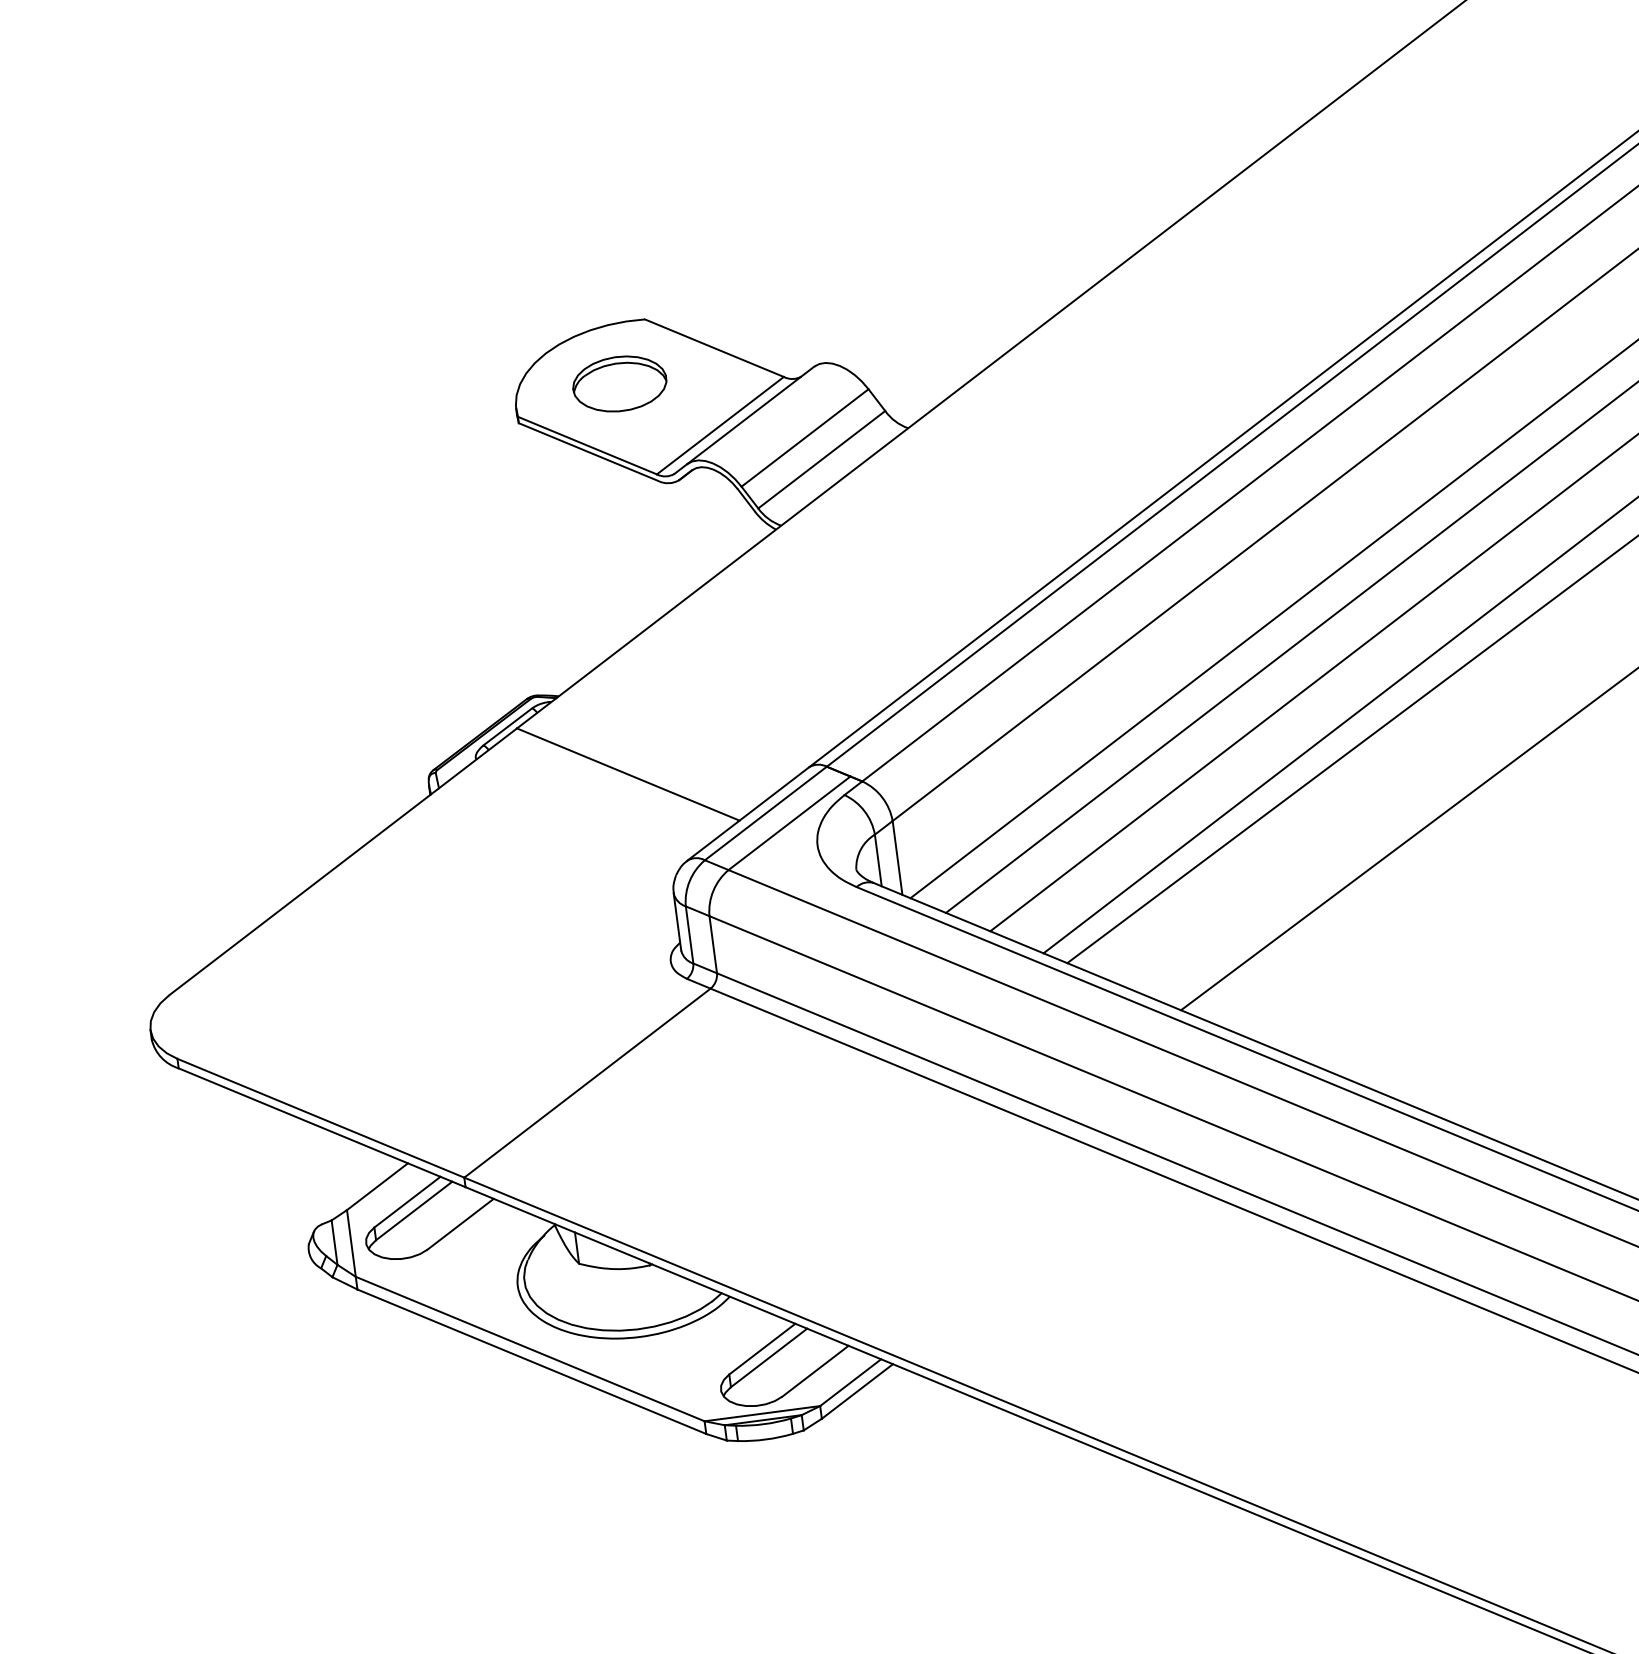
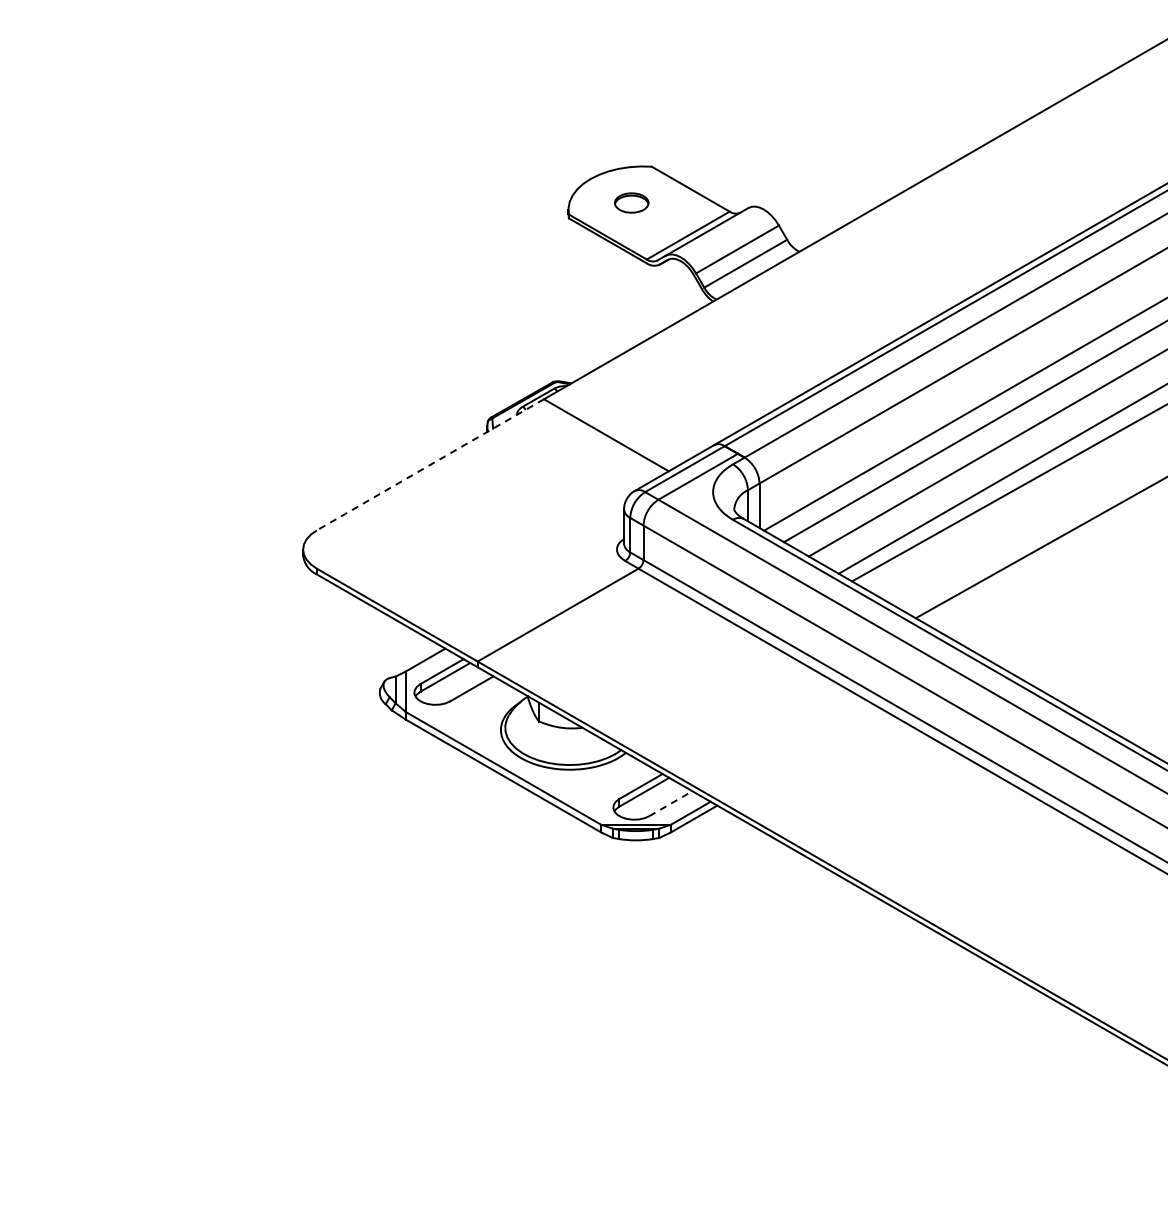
part: (619, 383) -> (631, 202), size x0.6
line: (343, 863) -> (430, 465), solid -> dashed
line: (814, 1370) -> (670, 803), solid -> dashed

